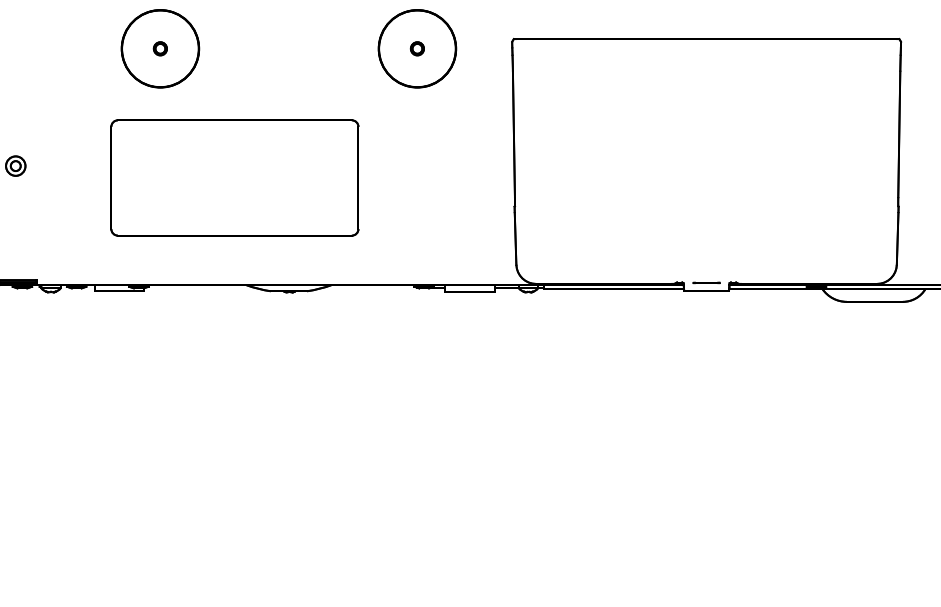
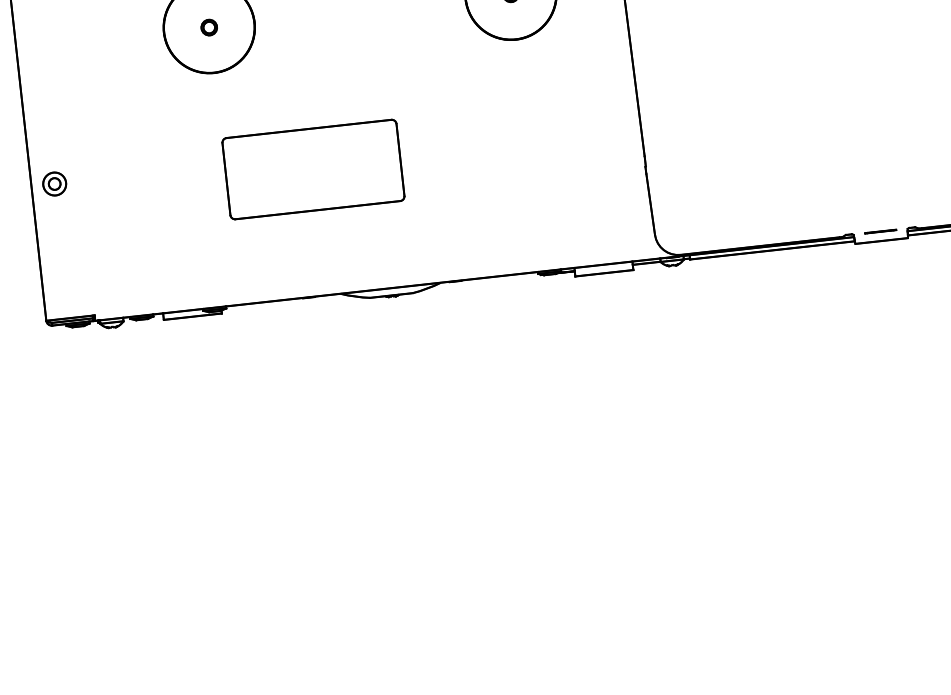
part: (234, 177) -> (312, 169), size x0.6

